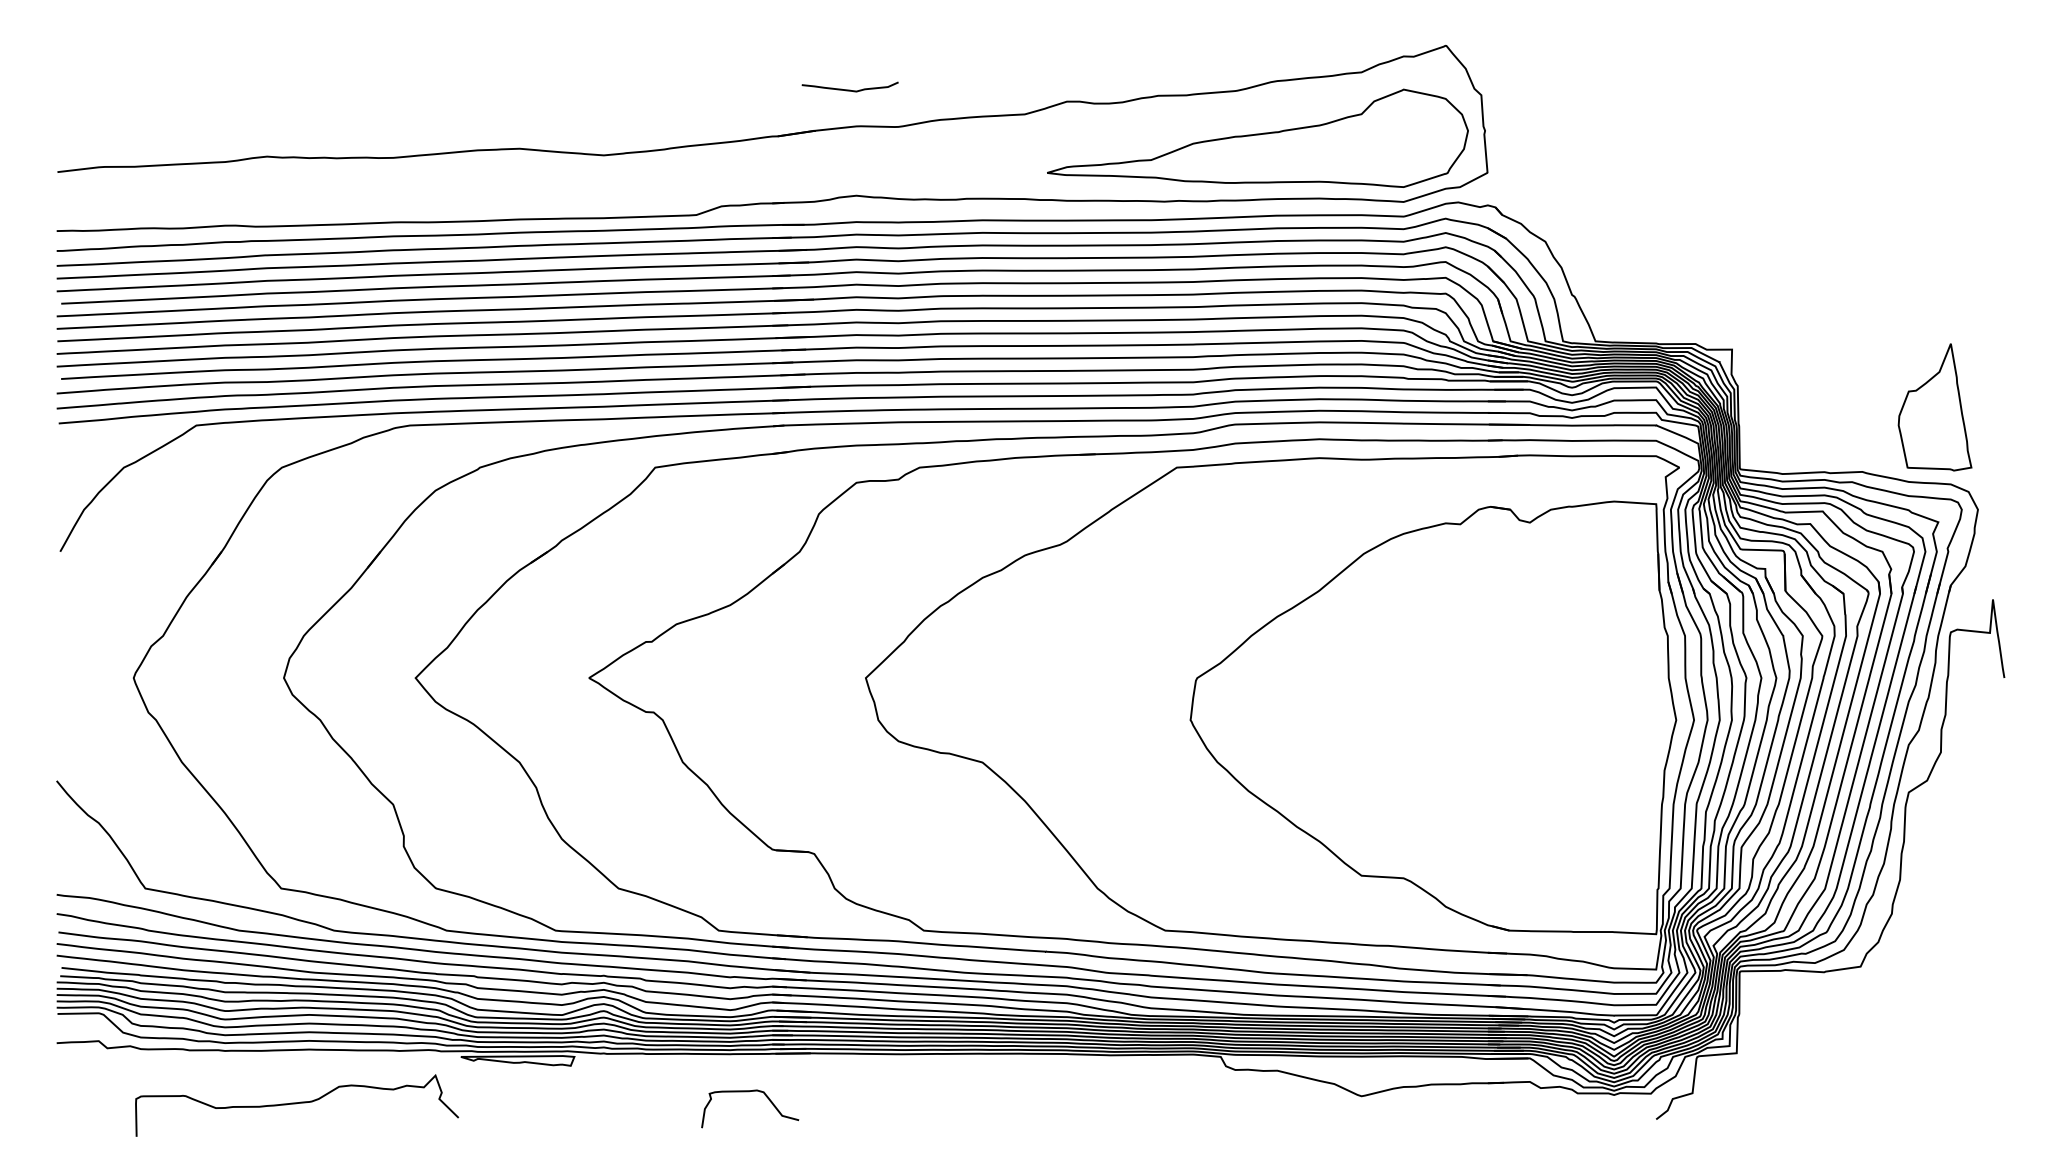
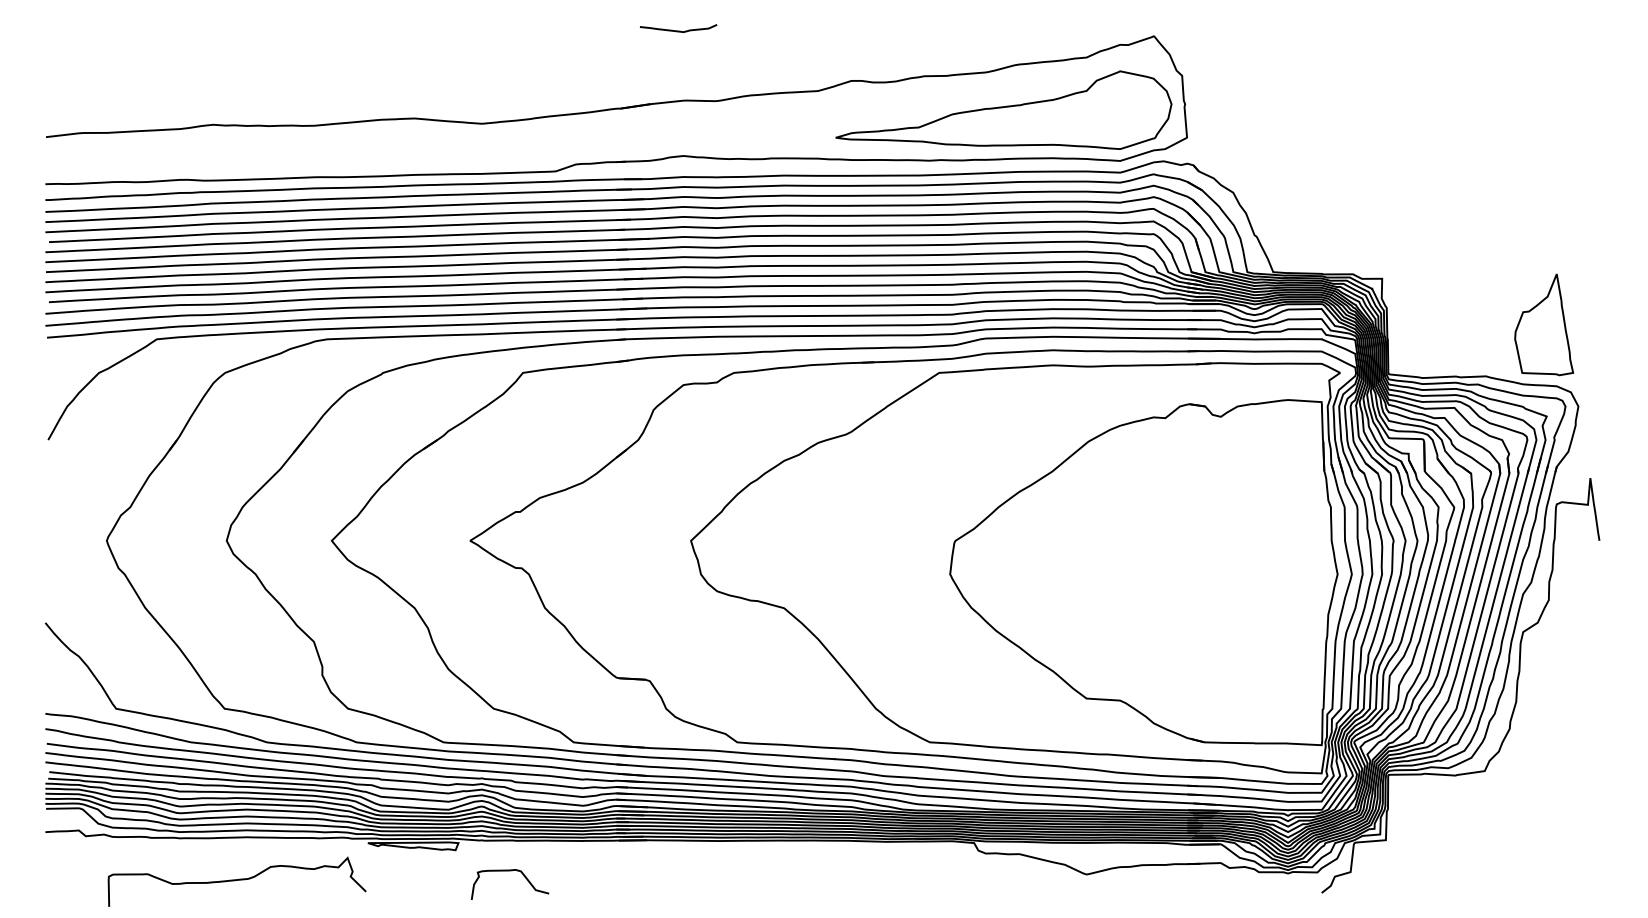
curve: (849, 89) -> (677, 30), moved
curve: (749, 1092) -> (509, 871), moved

